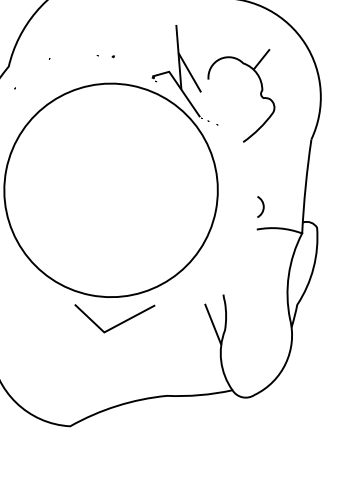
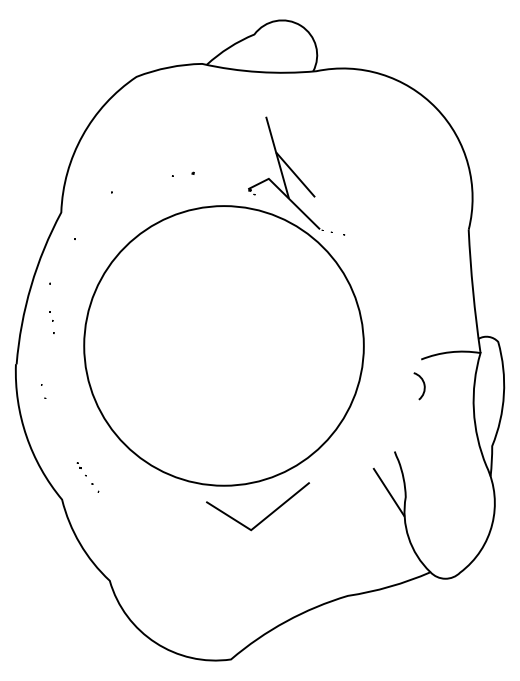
part: (260, 94) -> (391, 184), removed
curve: (262, 208) -> (423, 386), moved

